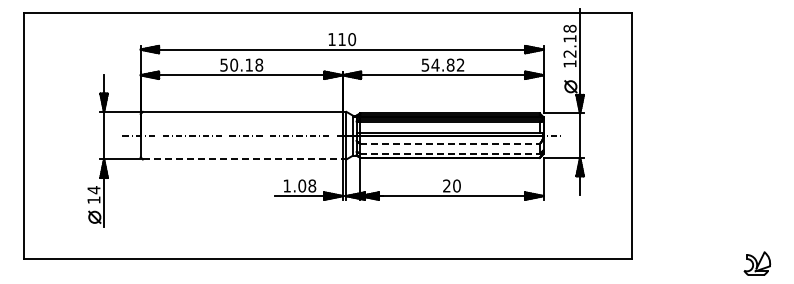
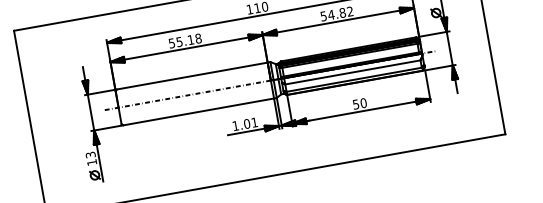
text: (234, 64) -> (179, 41), 50.18 -> 55.18
line: (450, 143) -> (353, 72), dashed -> solid
line: (450, 153) -> (354, 79), dashed -> solid
line: (242, 159) -> (198, 111), dashed -> solid
text: (312, 185) -> (254, 122), 1.08 -> 1.01
text: (446, 185) -> (355, 104), 20 -> 50
text: (93, 190) -> (90, 155), 14 -> 13

